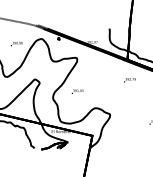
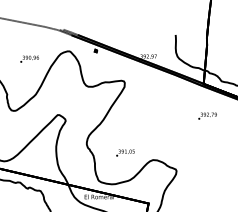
text: (77, 91) -> (125, 152), moved

